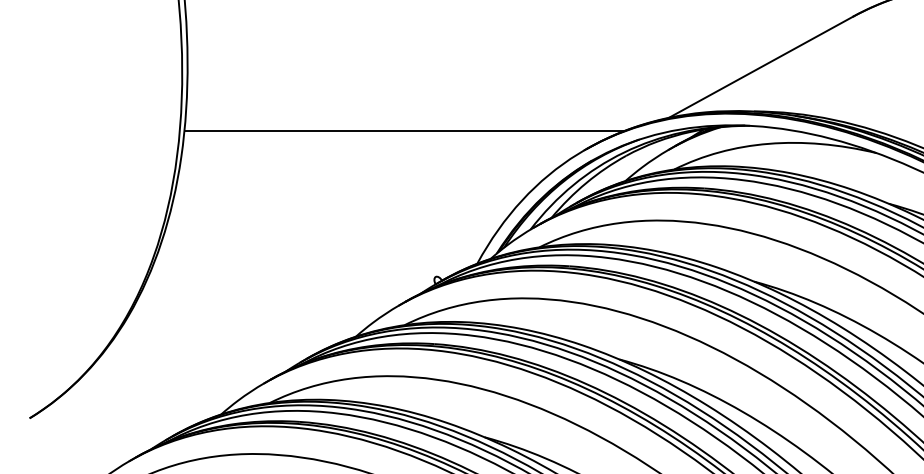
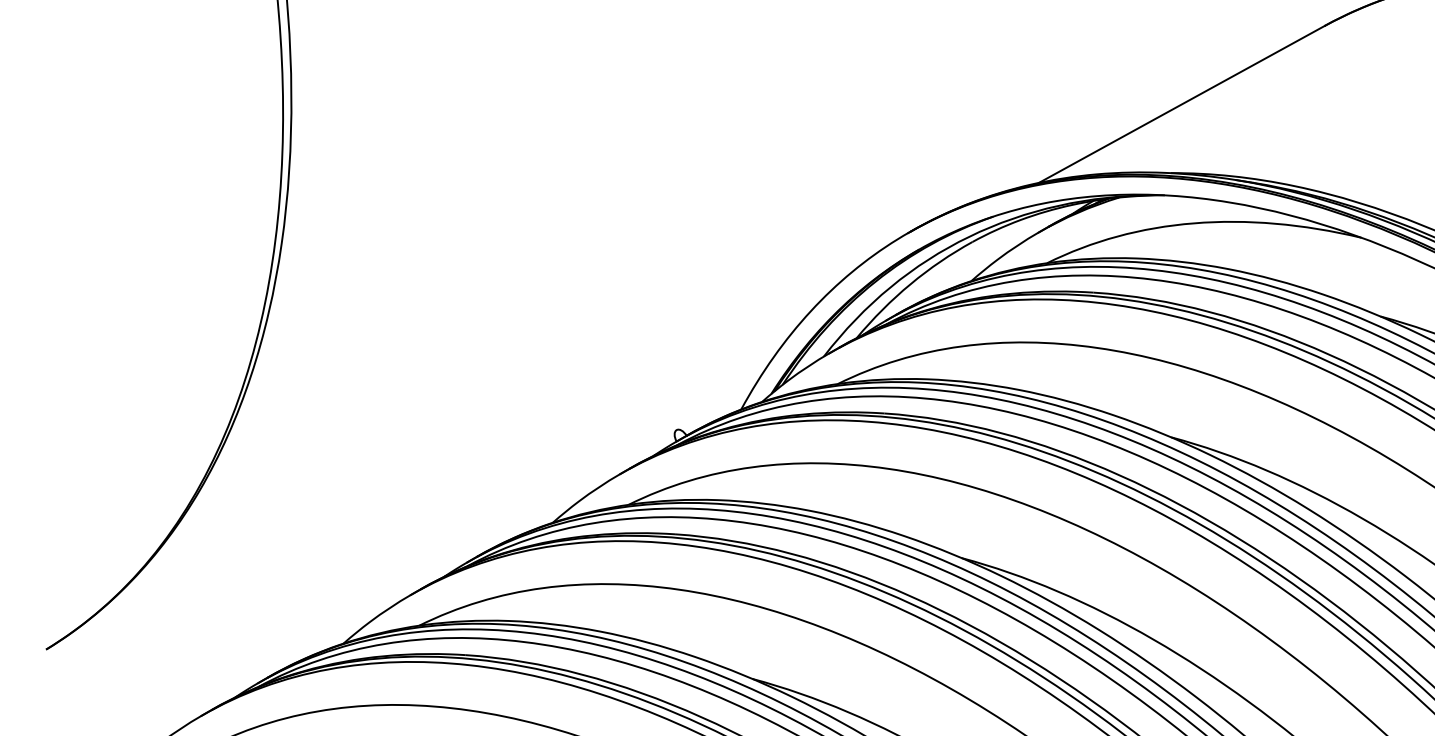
line: (404, 130) -> (628, 202), removed

